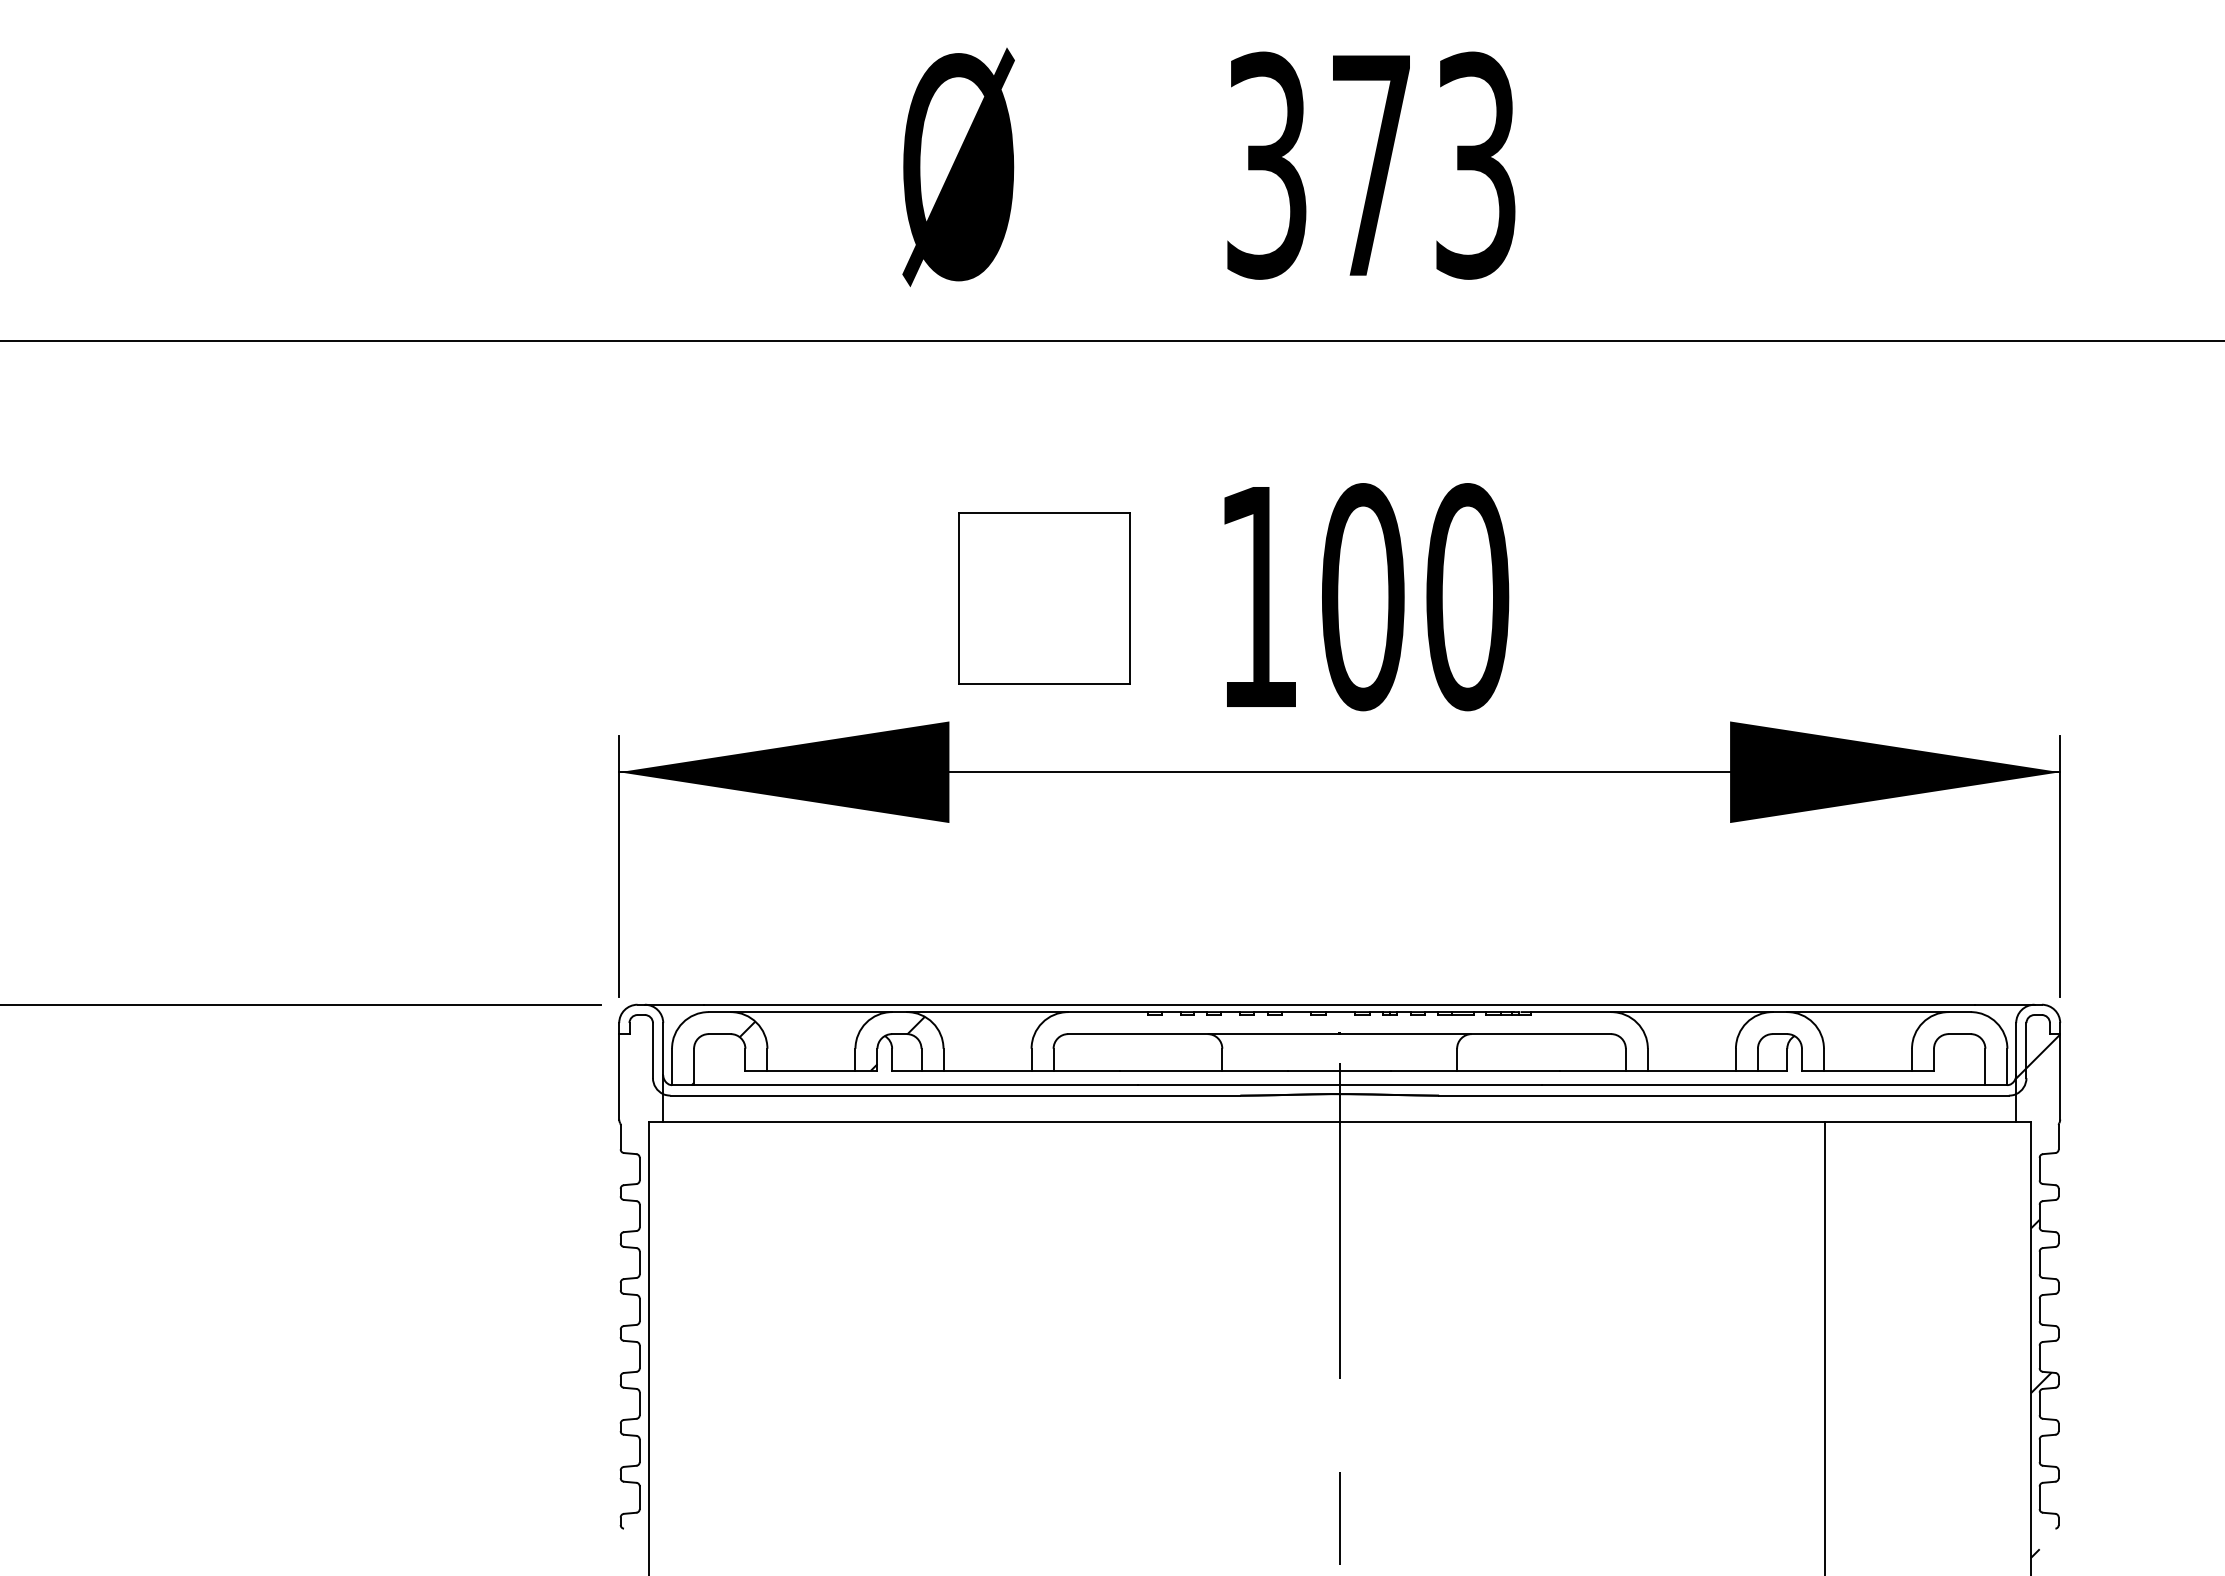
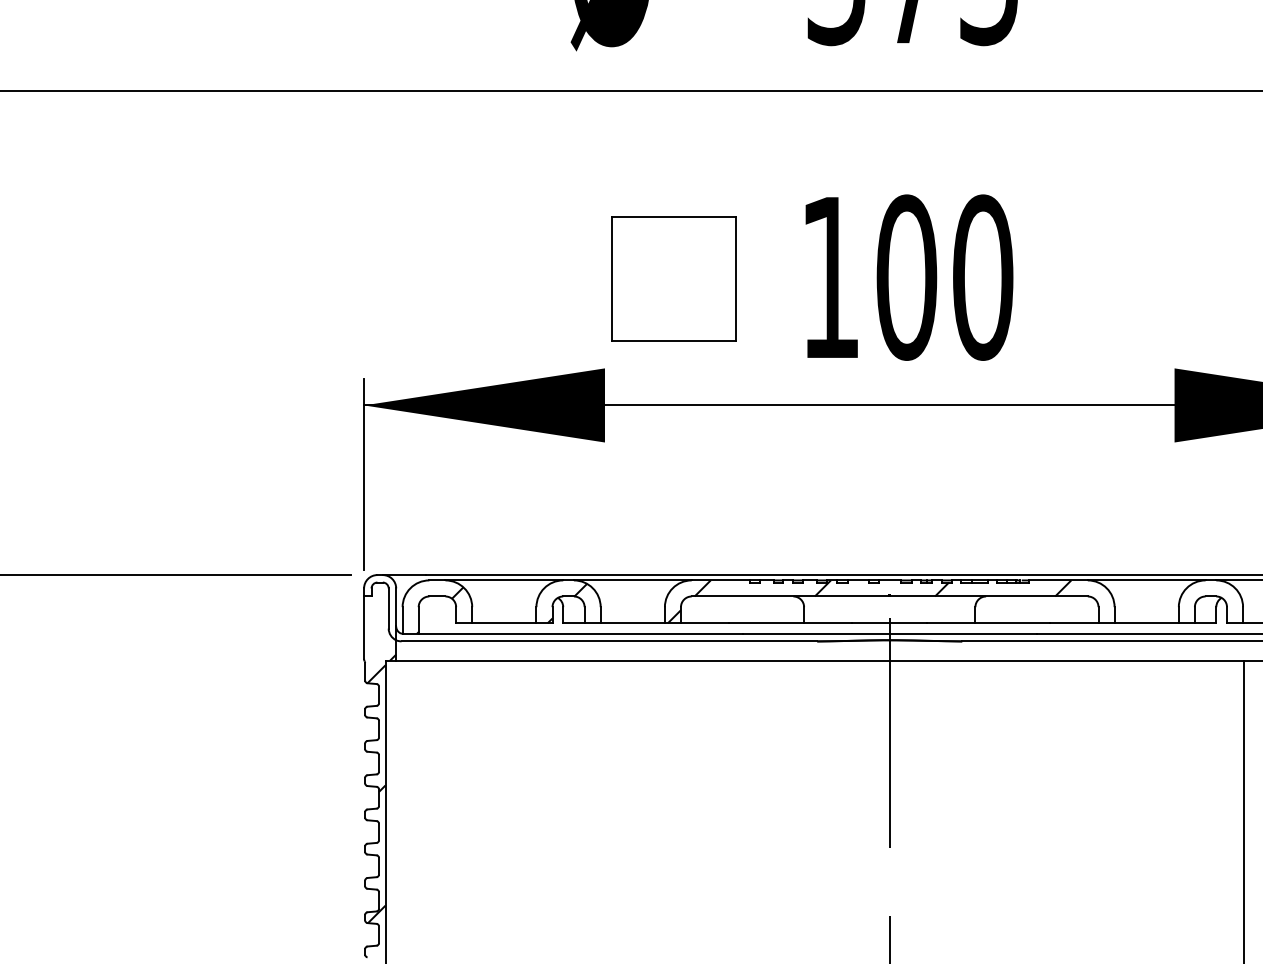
hatch: (1311, 1041) -> (869, 601), added
hatch: (643, 1297) -> (381, 788), added

